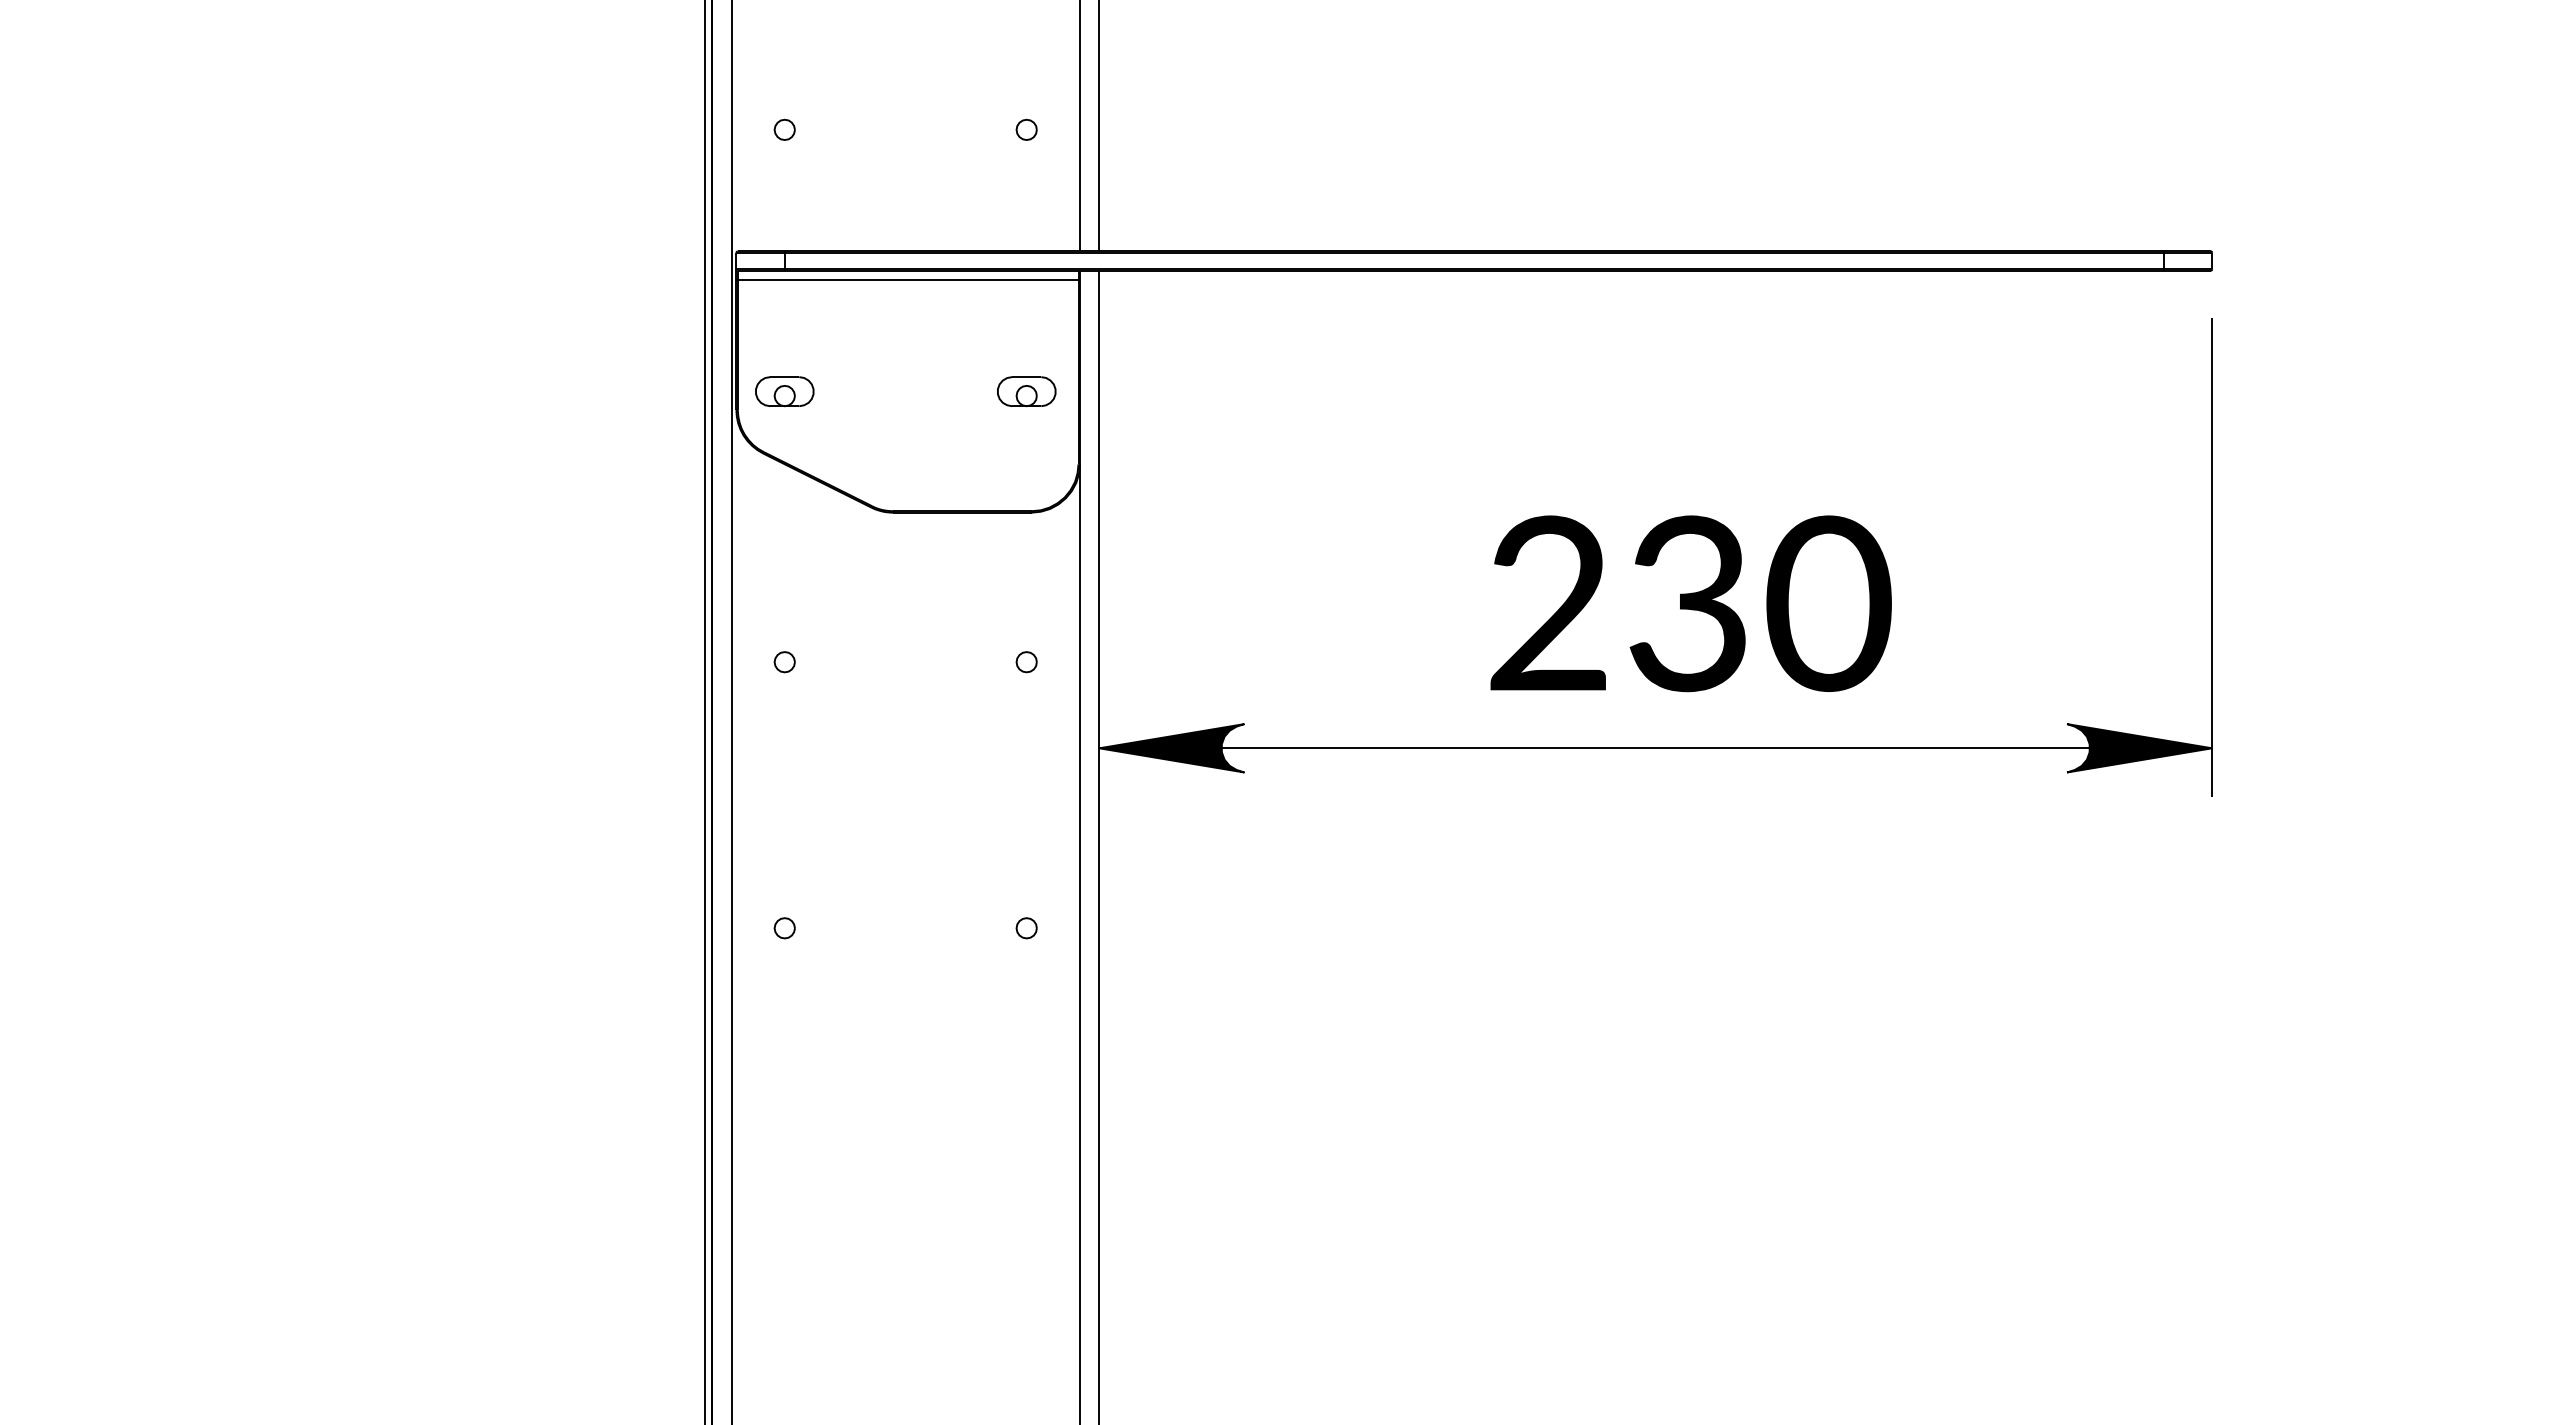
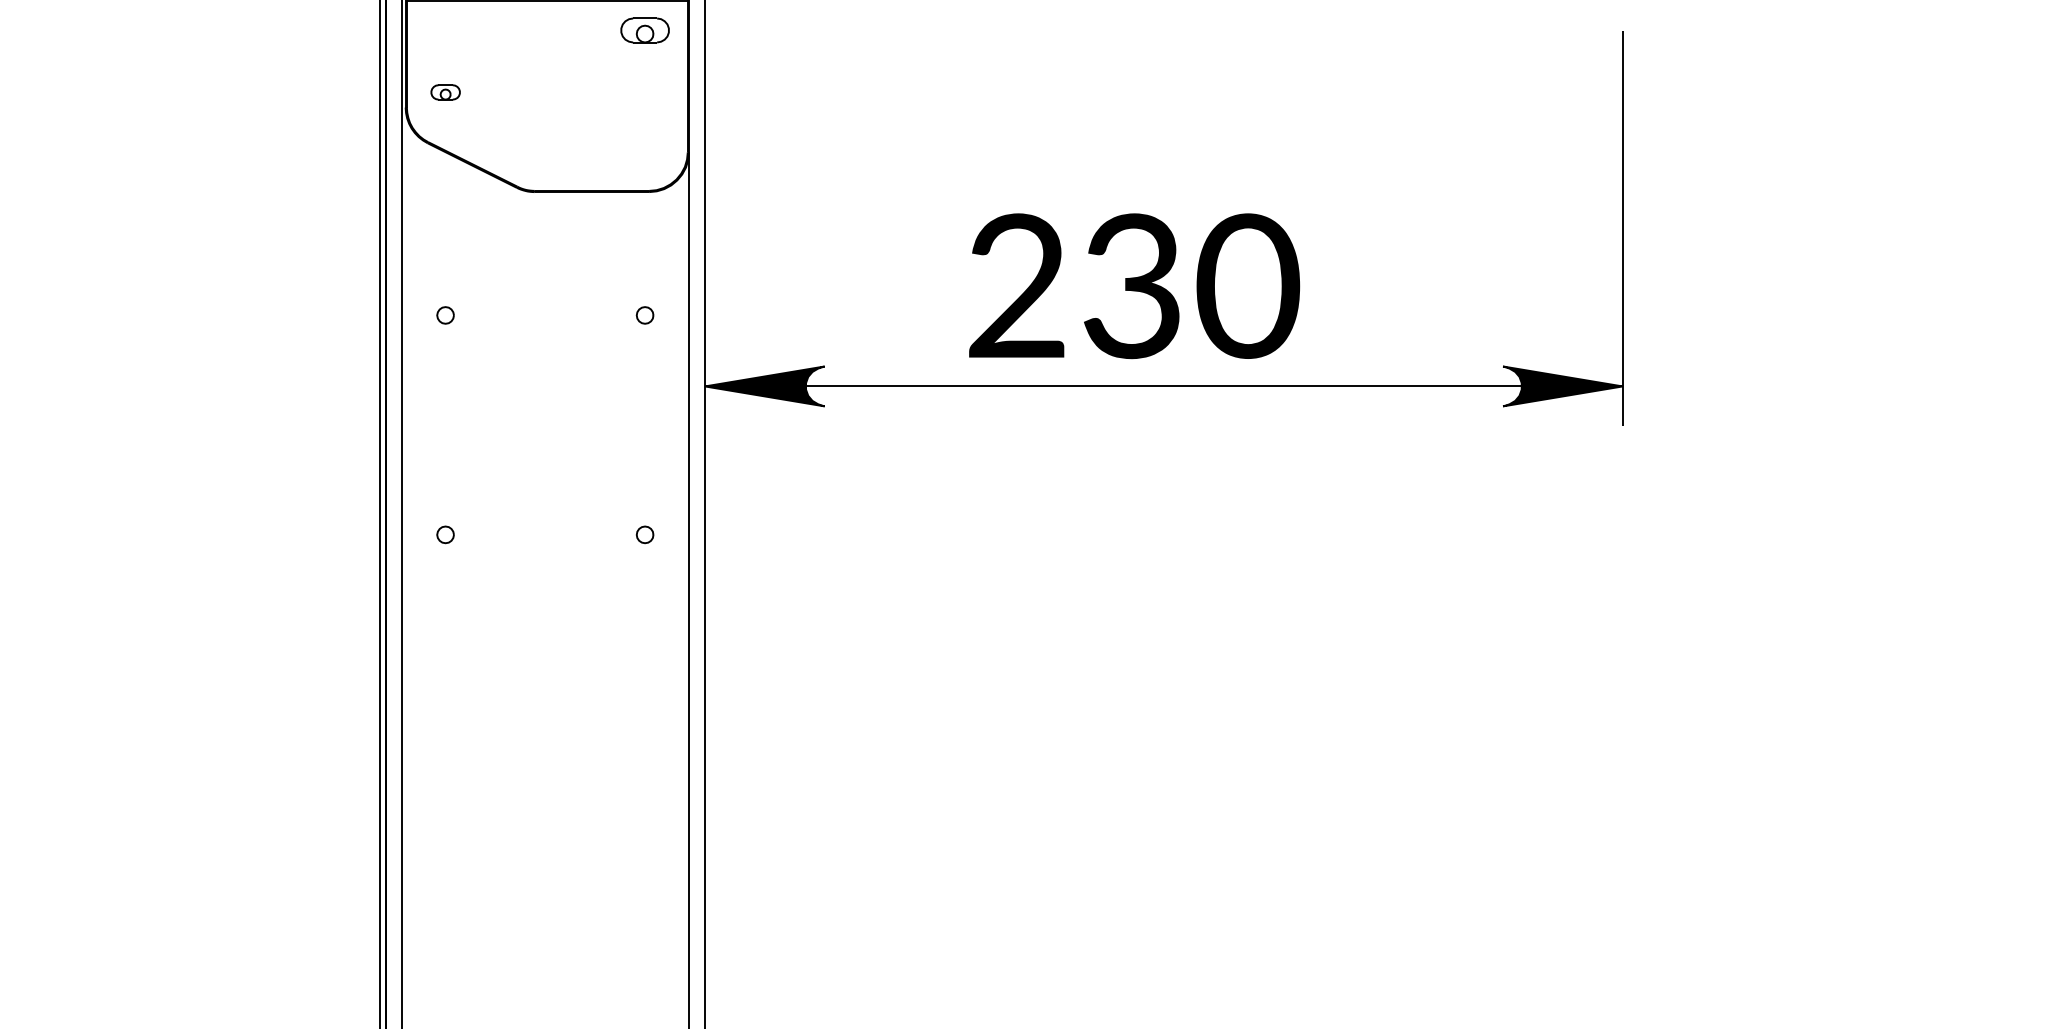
part: (784, 391) -> (445, 92), size x0.6
part: (1026, 391) -> (644, 30), moved
text: (1690, 603) -> (1133, 285), moved

